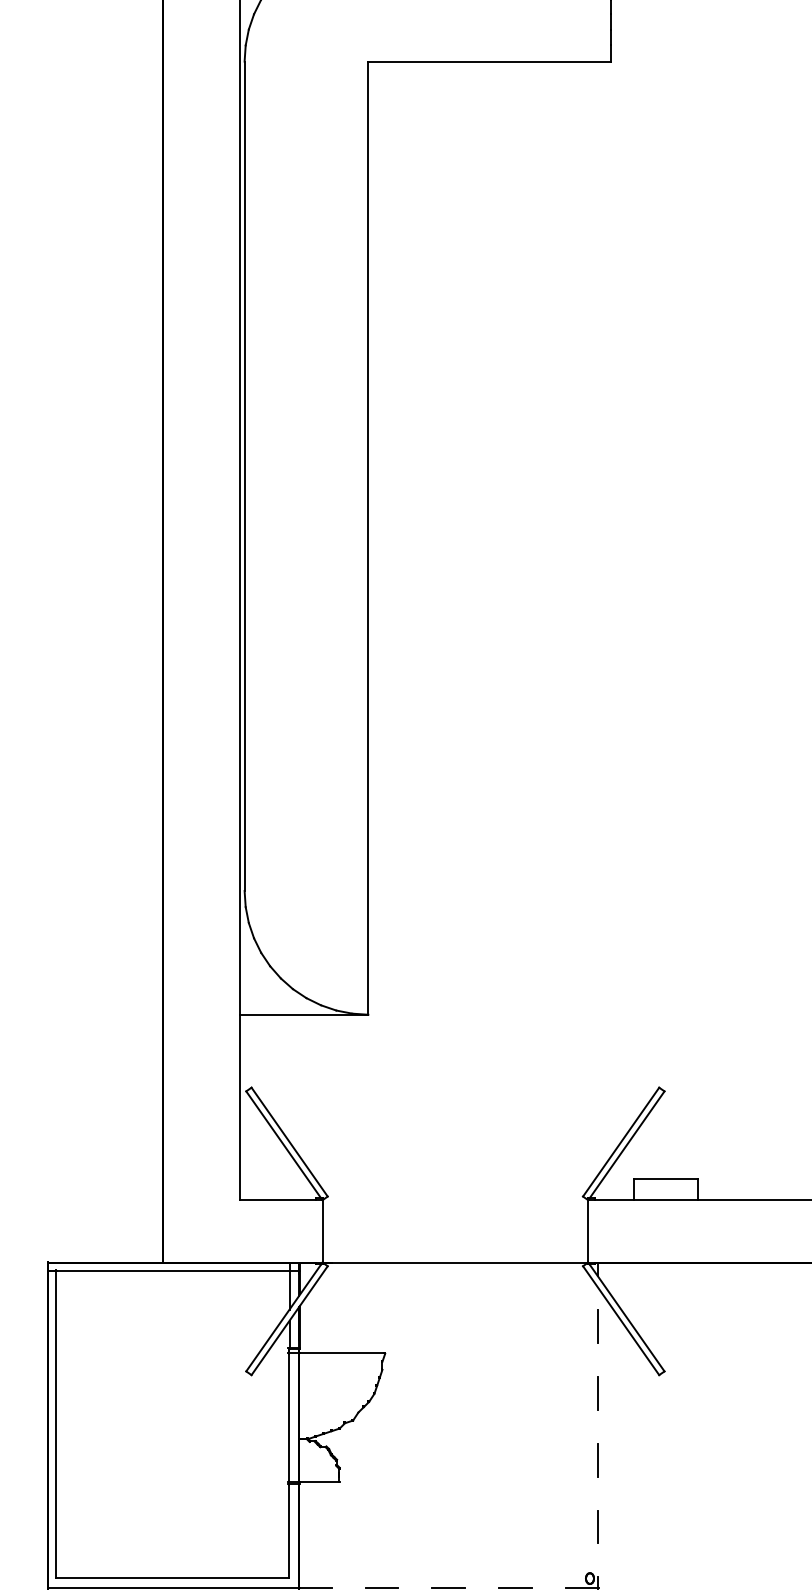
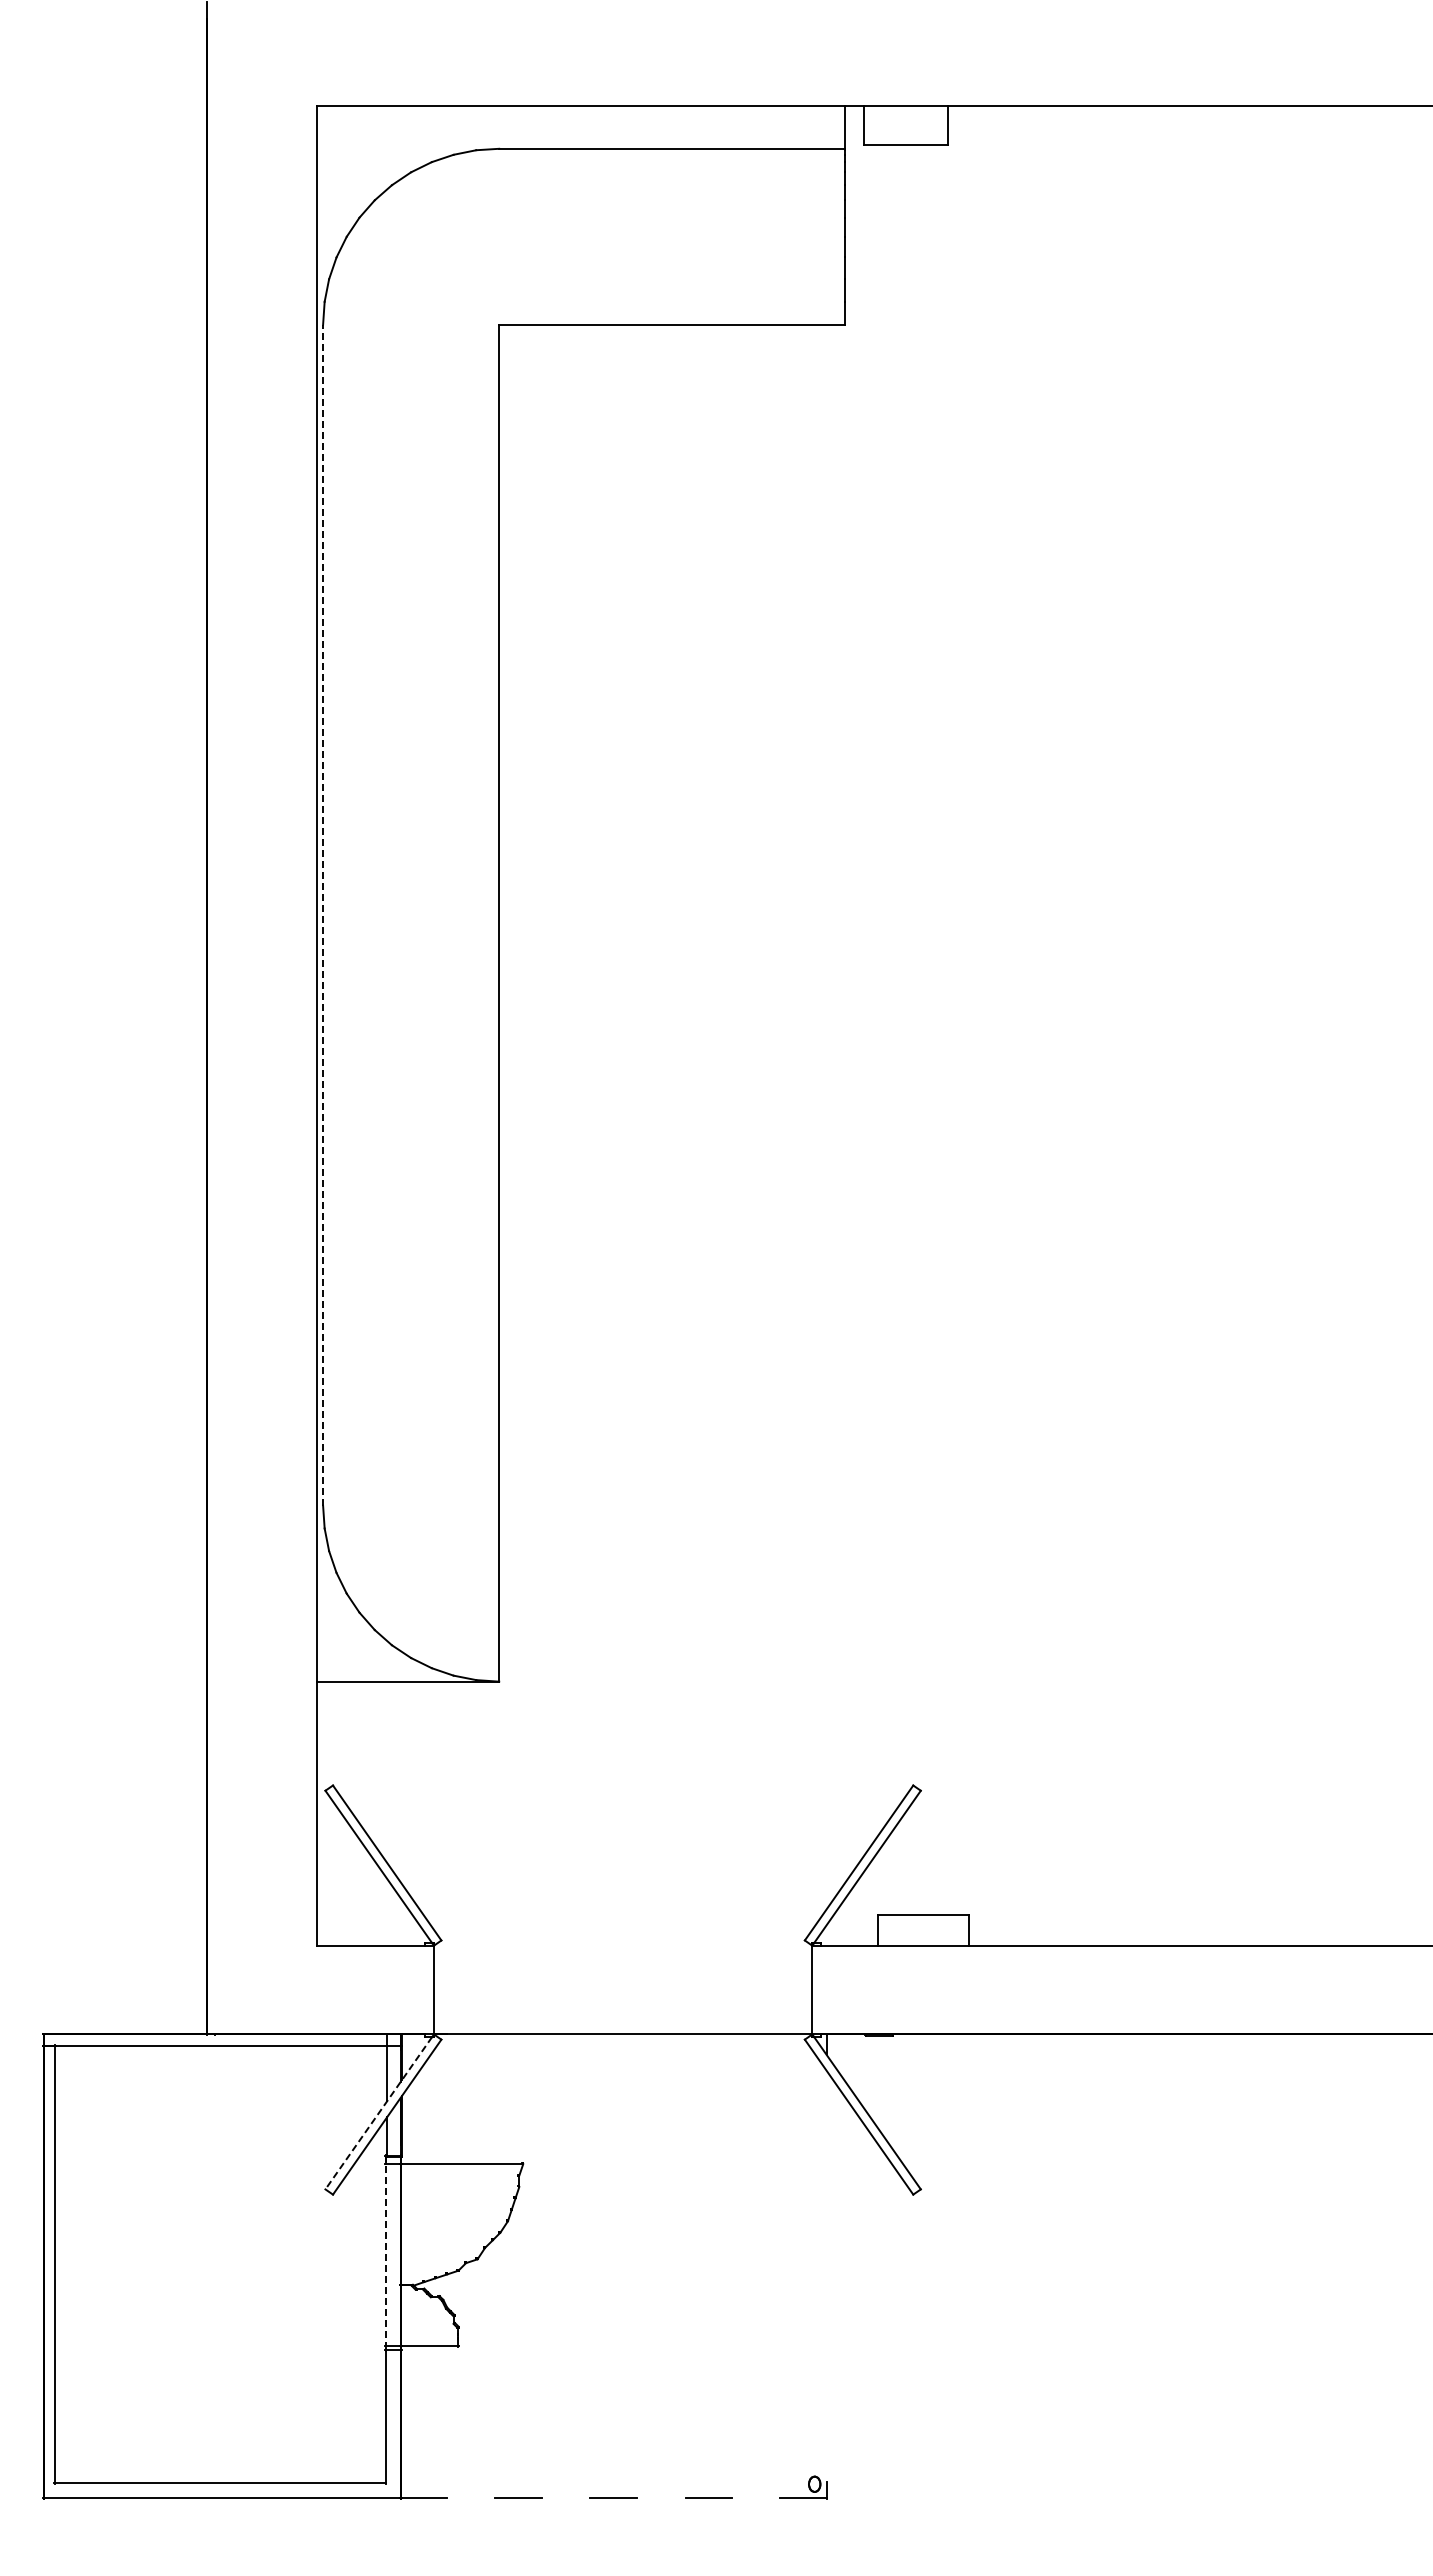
line: (244, 475) -> (323, 914), solid -> dashed
line: (283, 1318) -> (378, 2113), solid -> dashed
line: (598, 1326) -> (826, 2125), removed
line: (598, 1393) -> (826, 2220), removed
line: (288, 1415) -> (385, 2251), solid -> dashed
line: (598, 1460) -> (826, 2315), removed
line: (598, 1526) -> (826, 2410), removed

